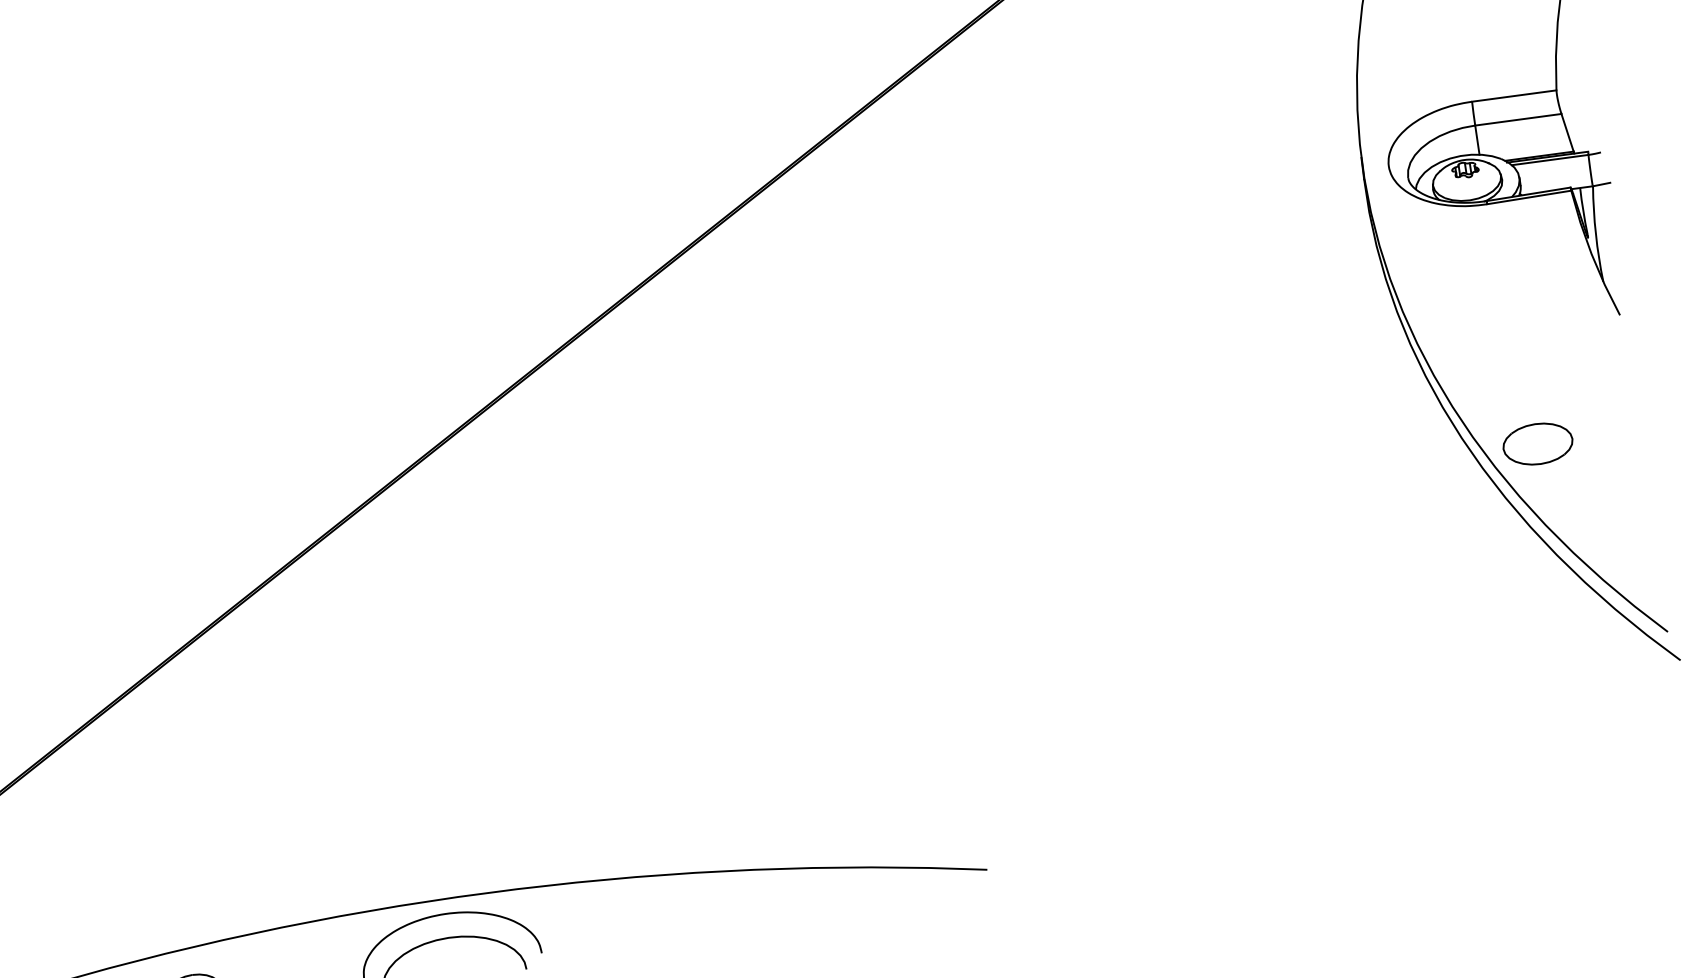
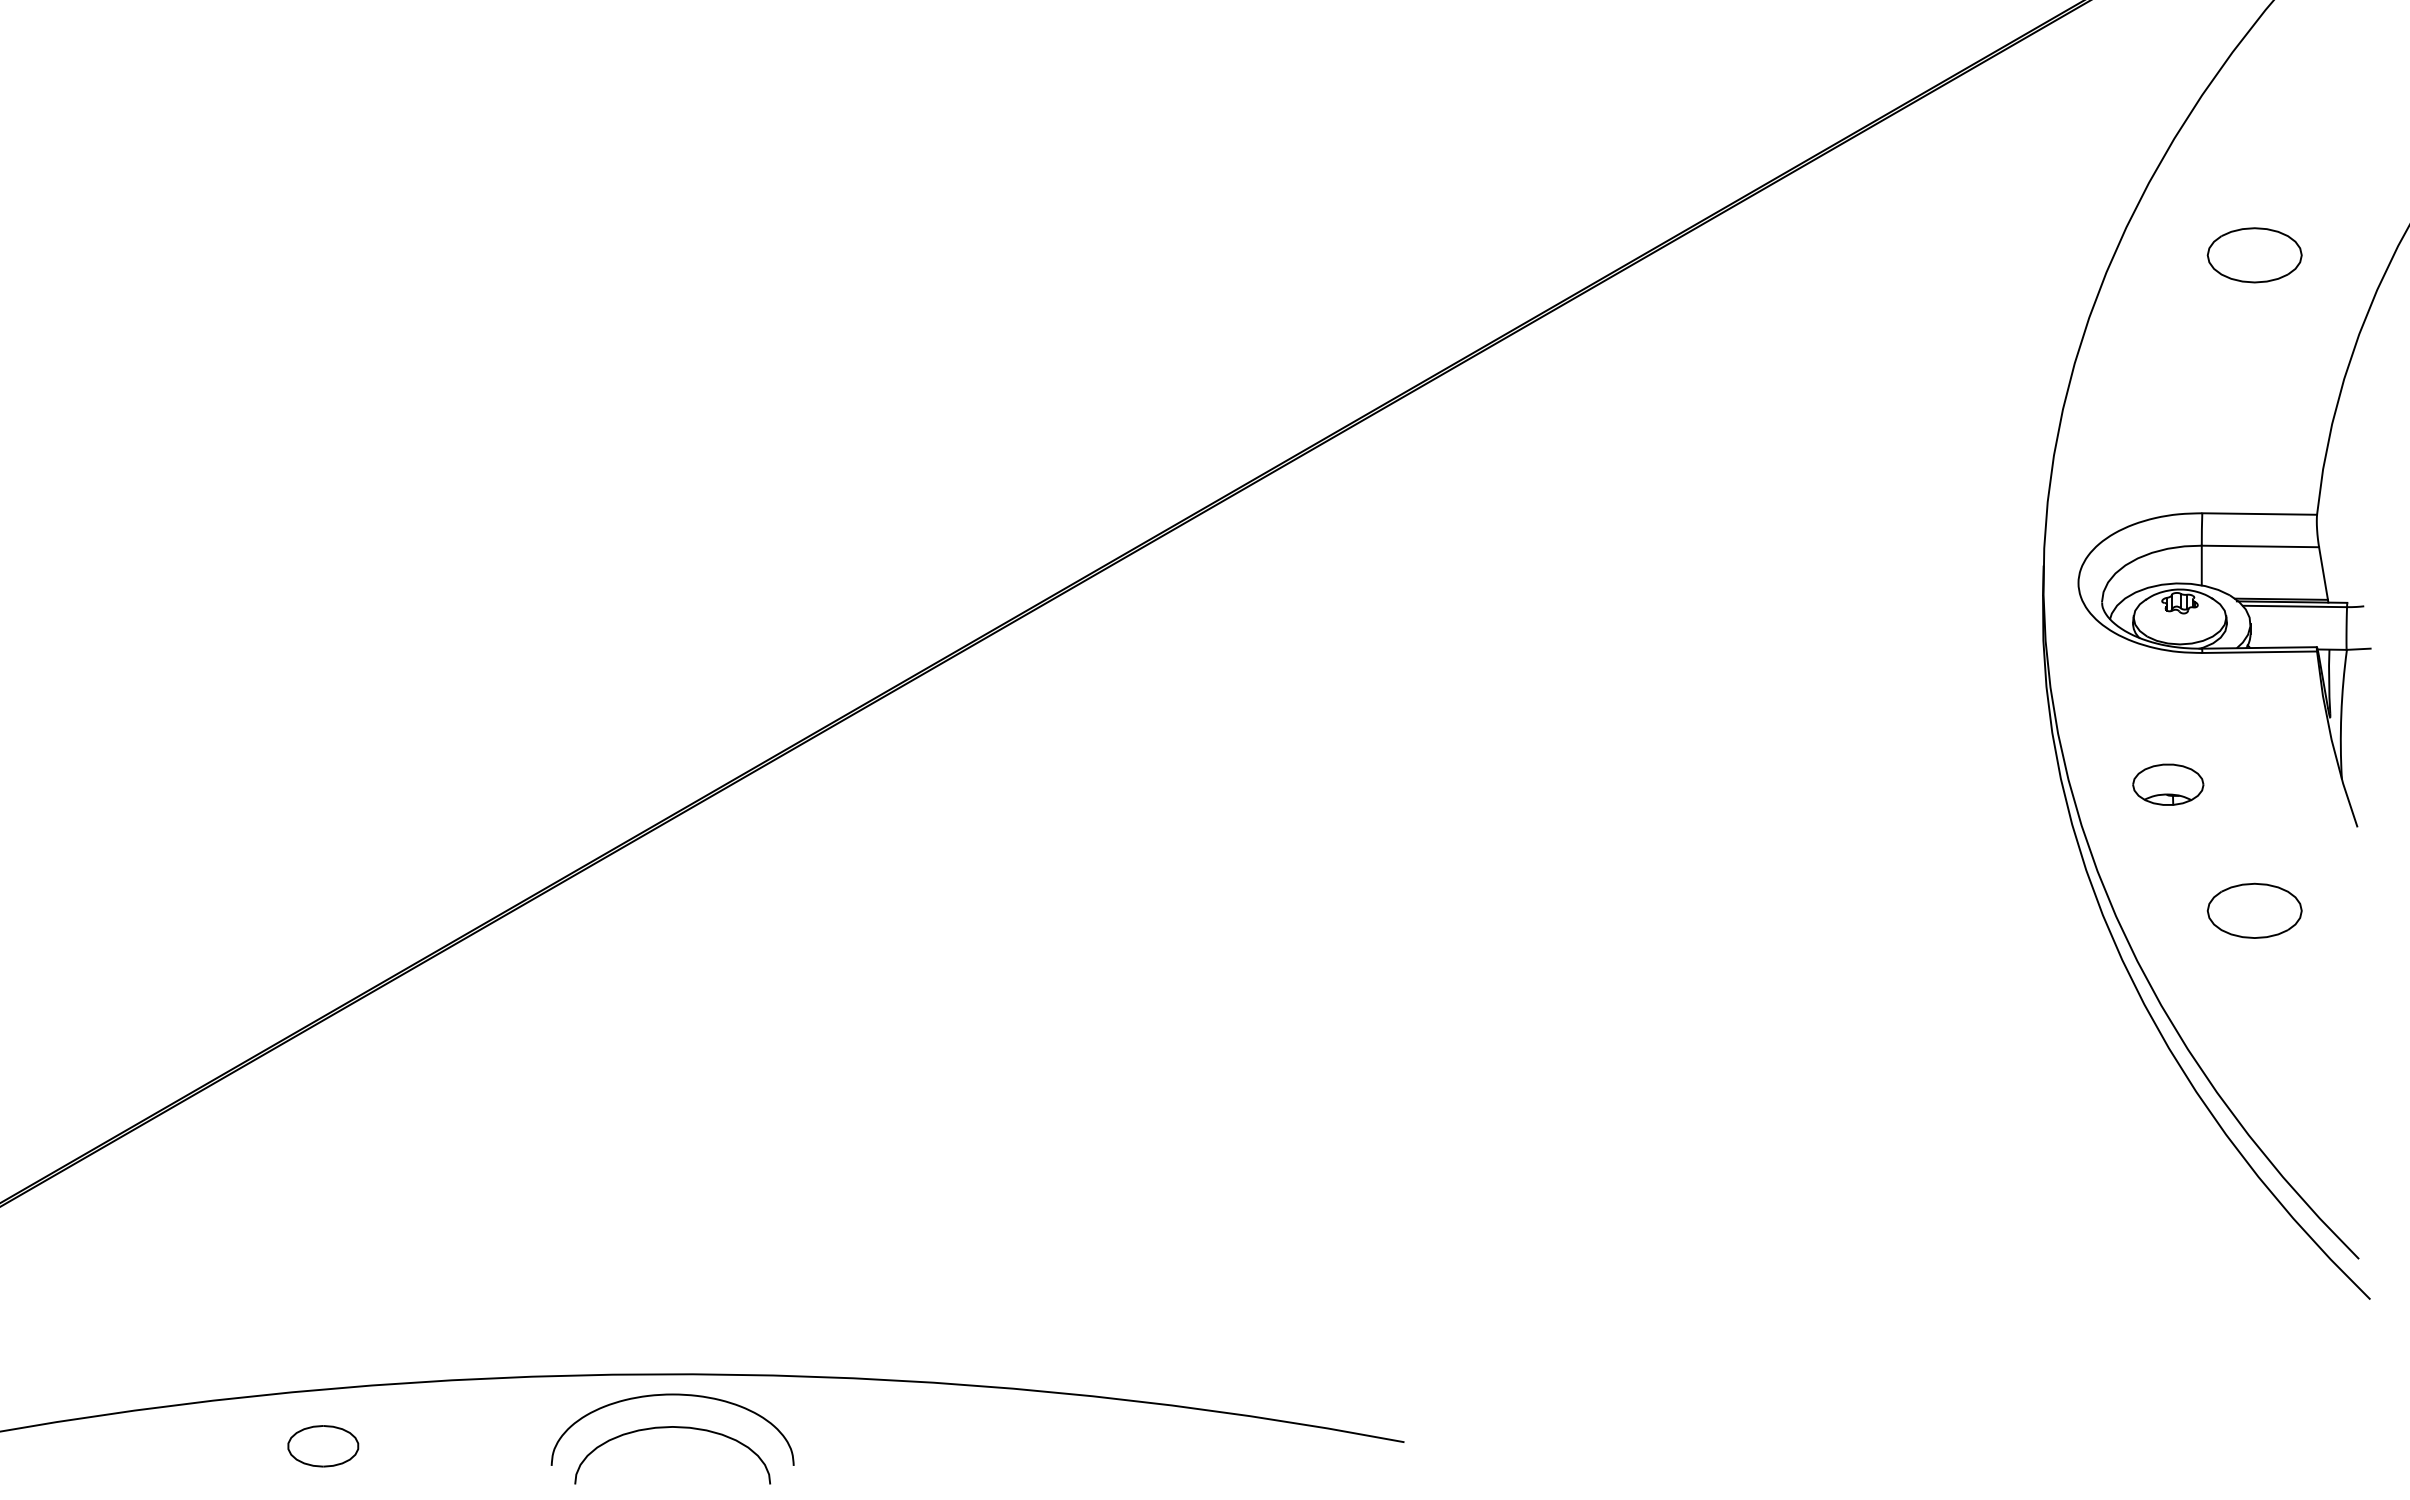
part: (1476, 304) -> (2168, 784), added
part: (1537, 443) -> (2254, 910), moved

